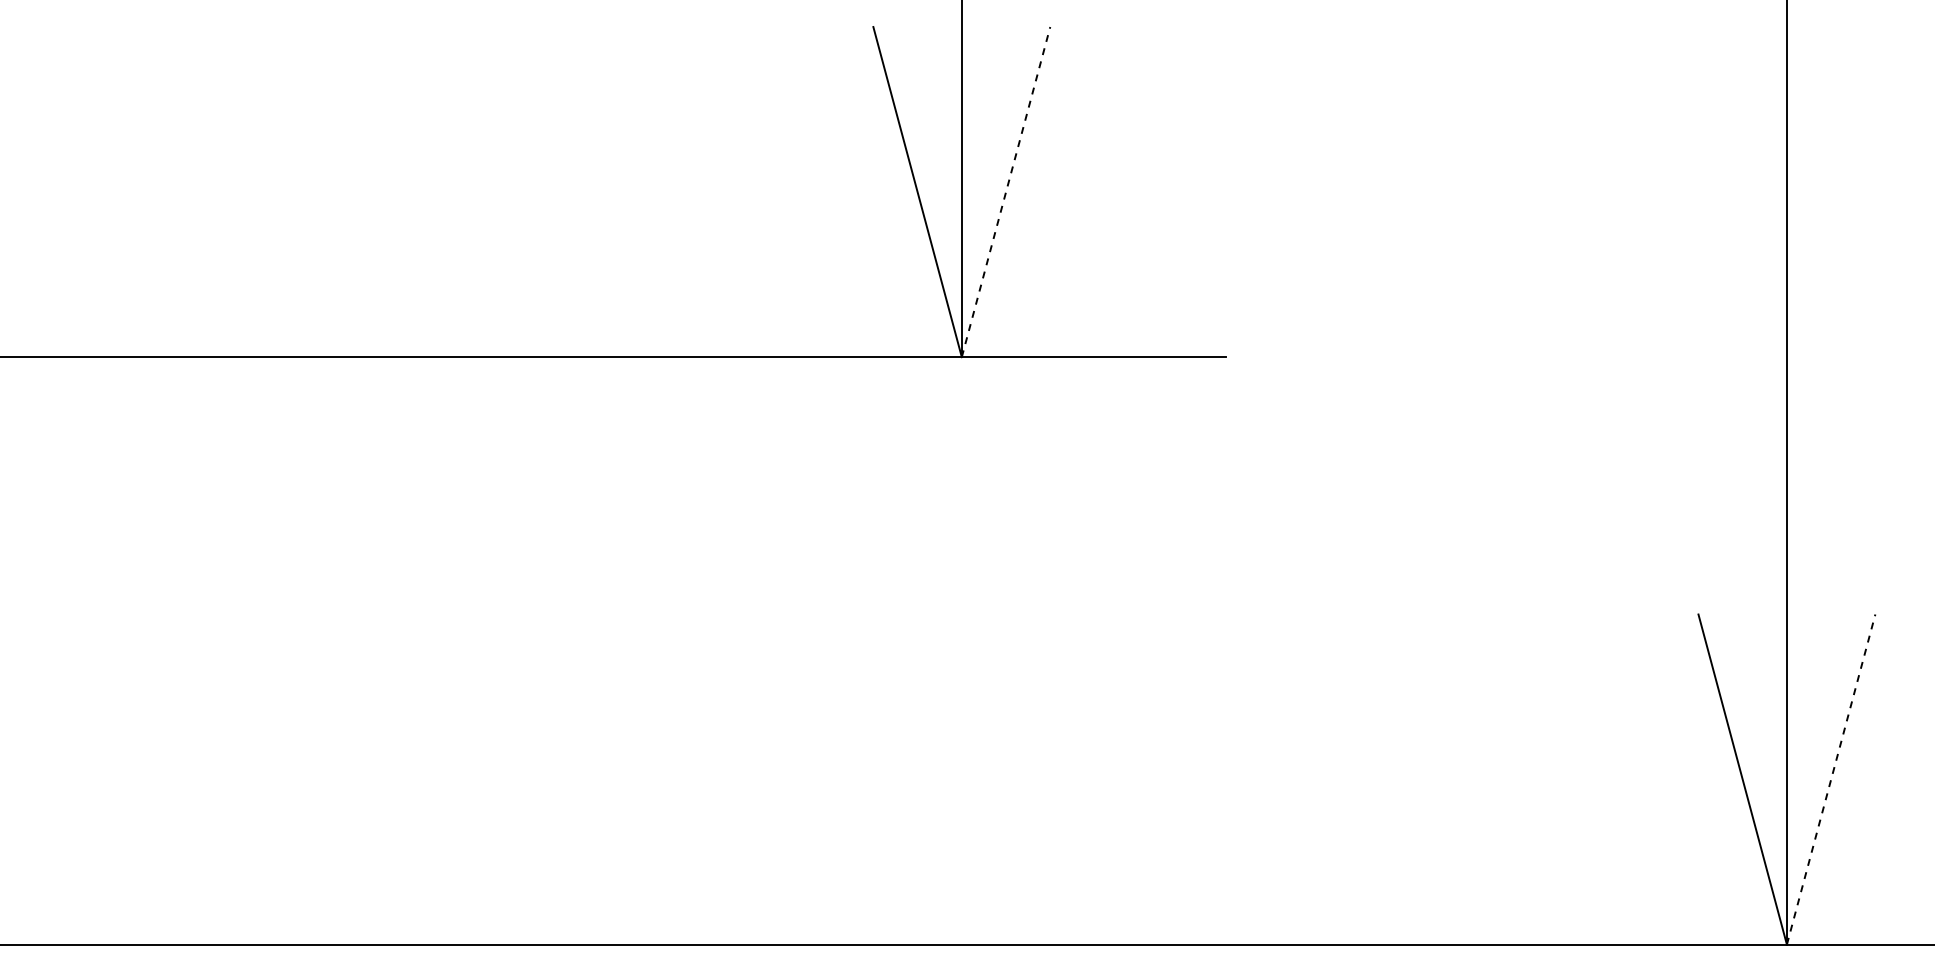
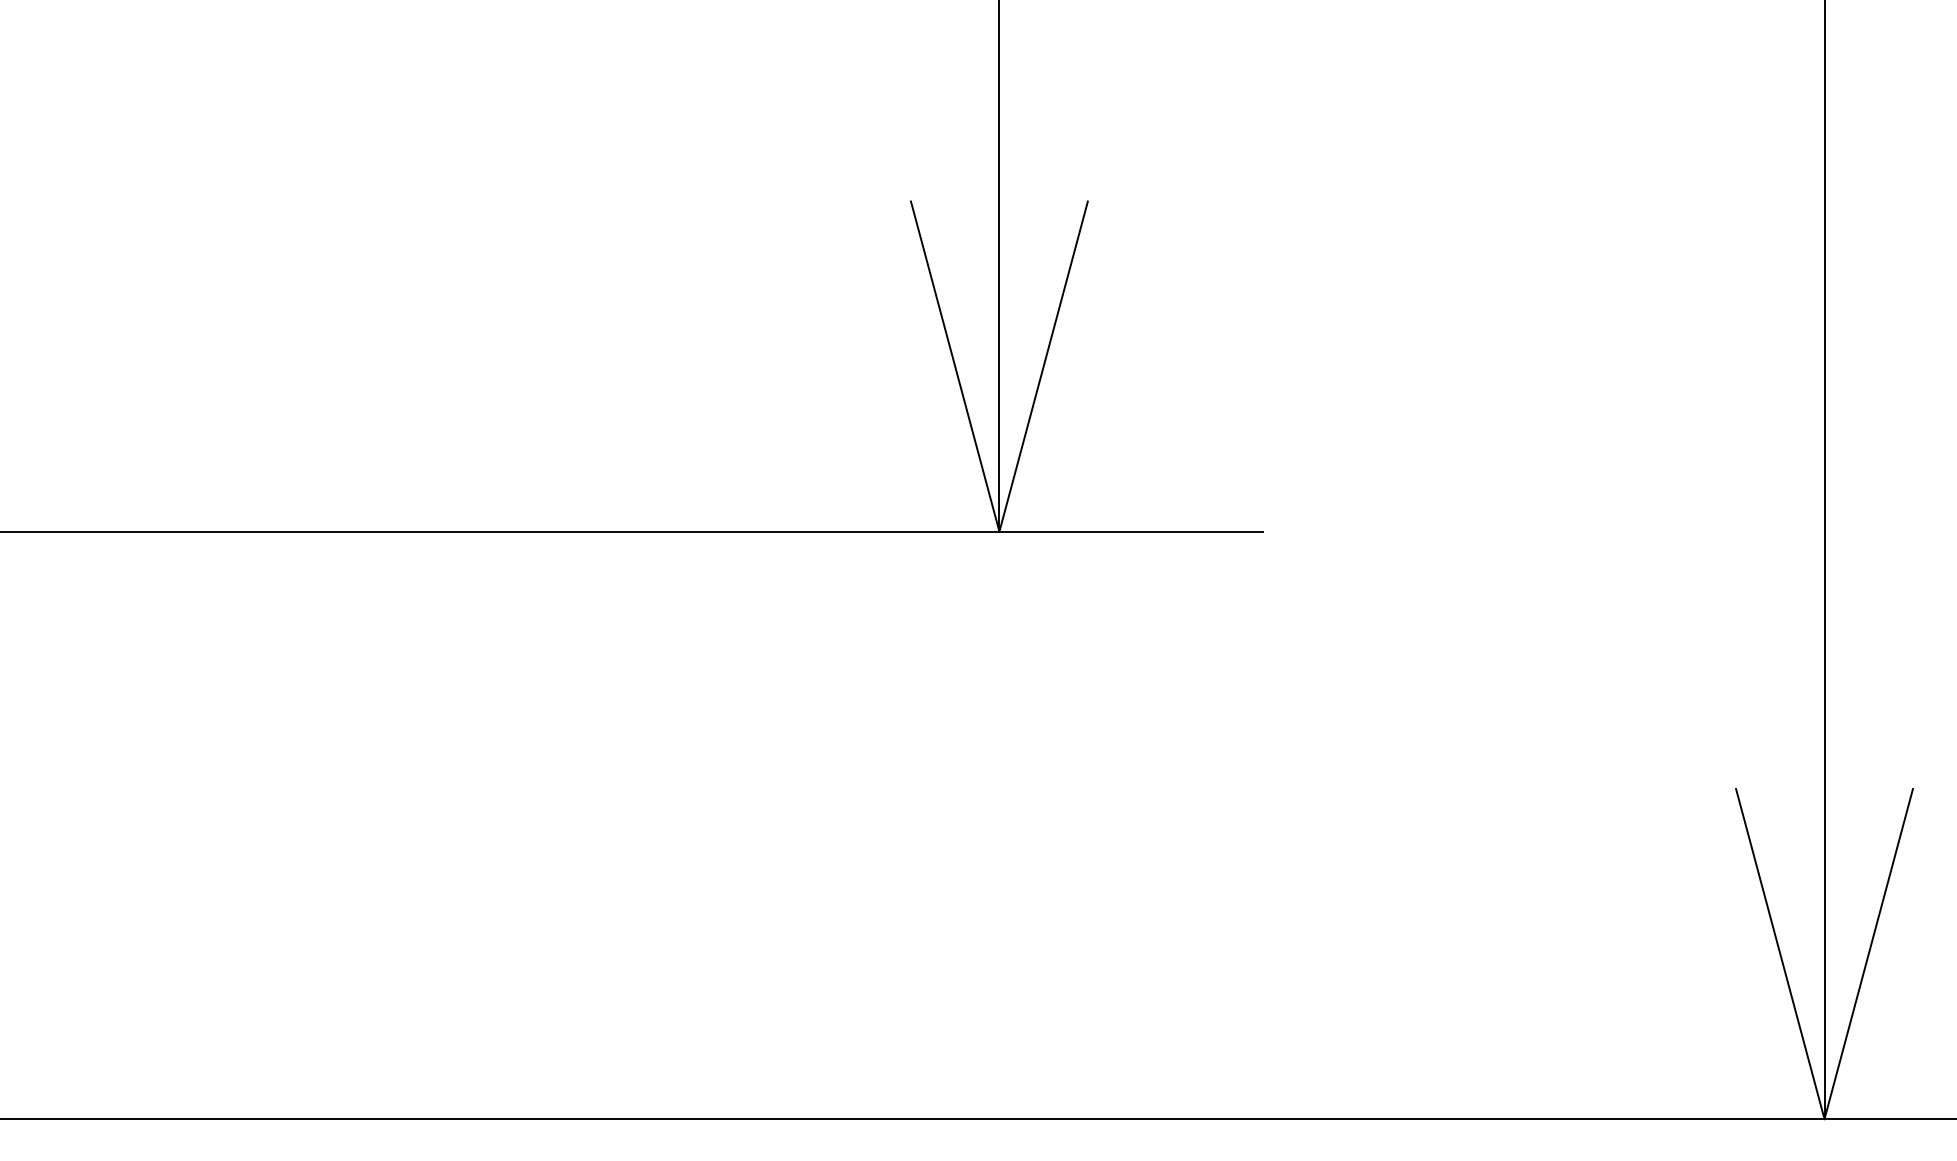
line: (1005, 192) -> (1043, 366), dashed -> solid
line: (1830, 780) -> (1868, 954), dashed -> solid

